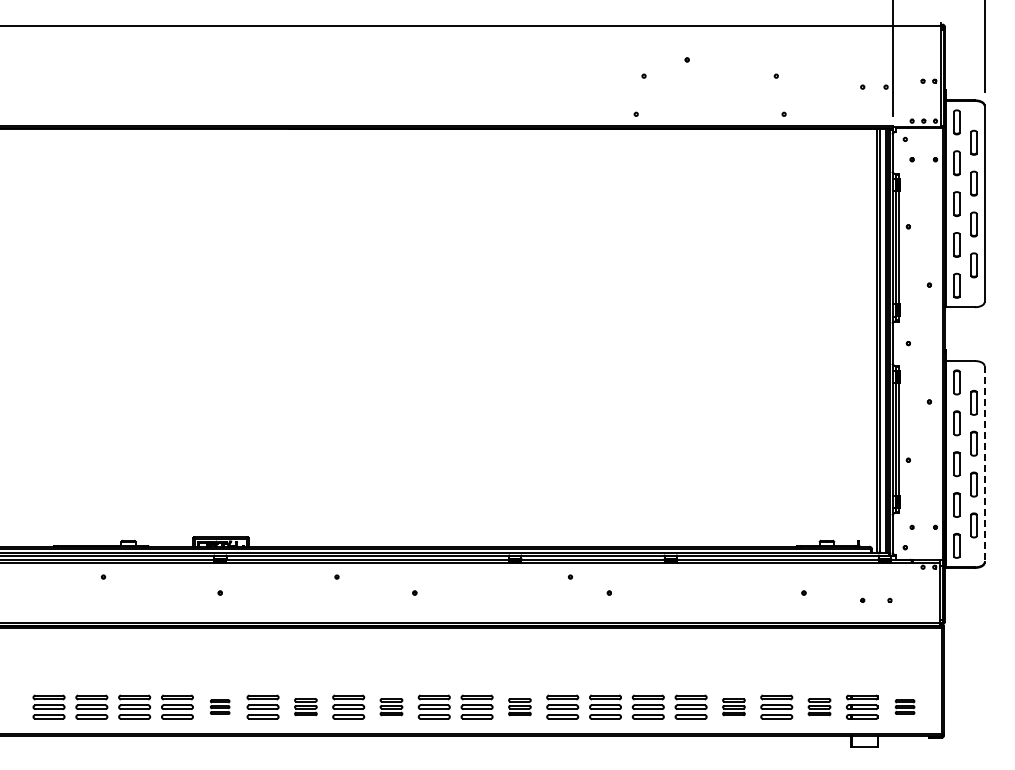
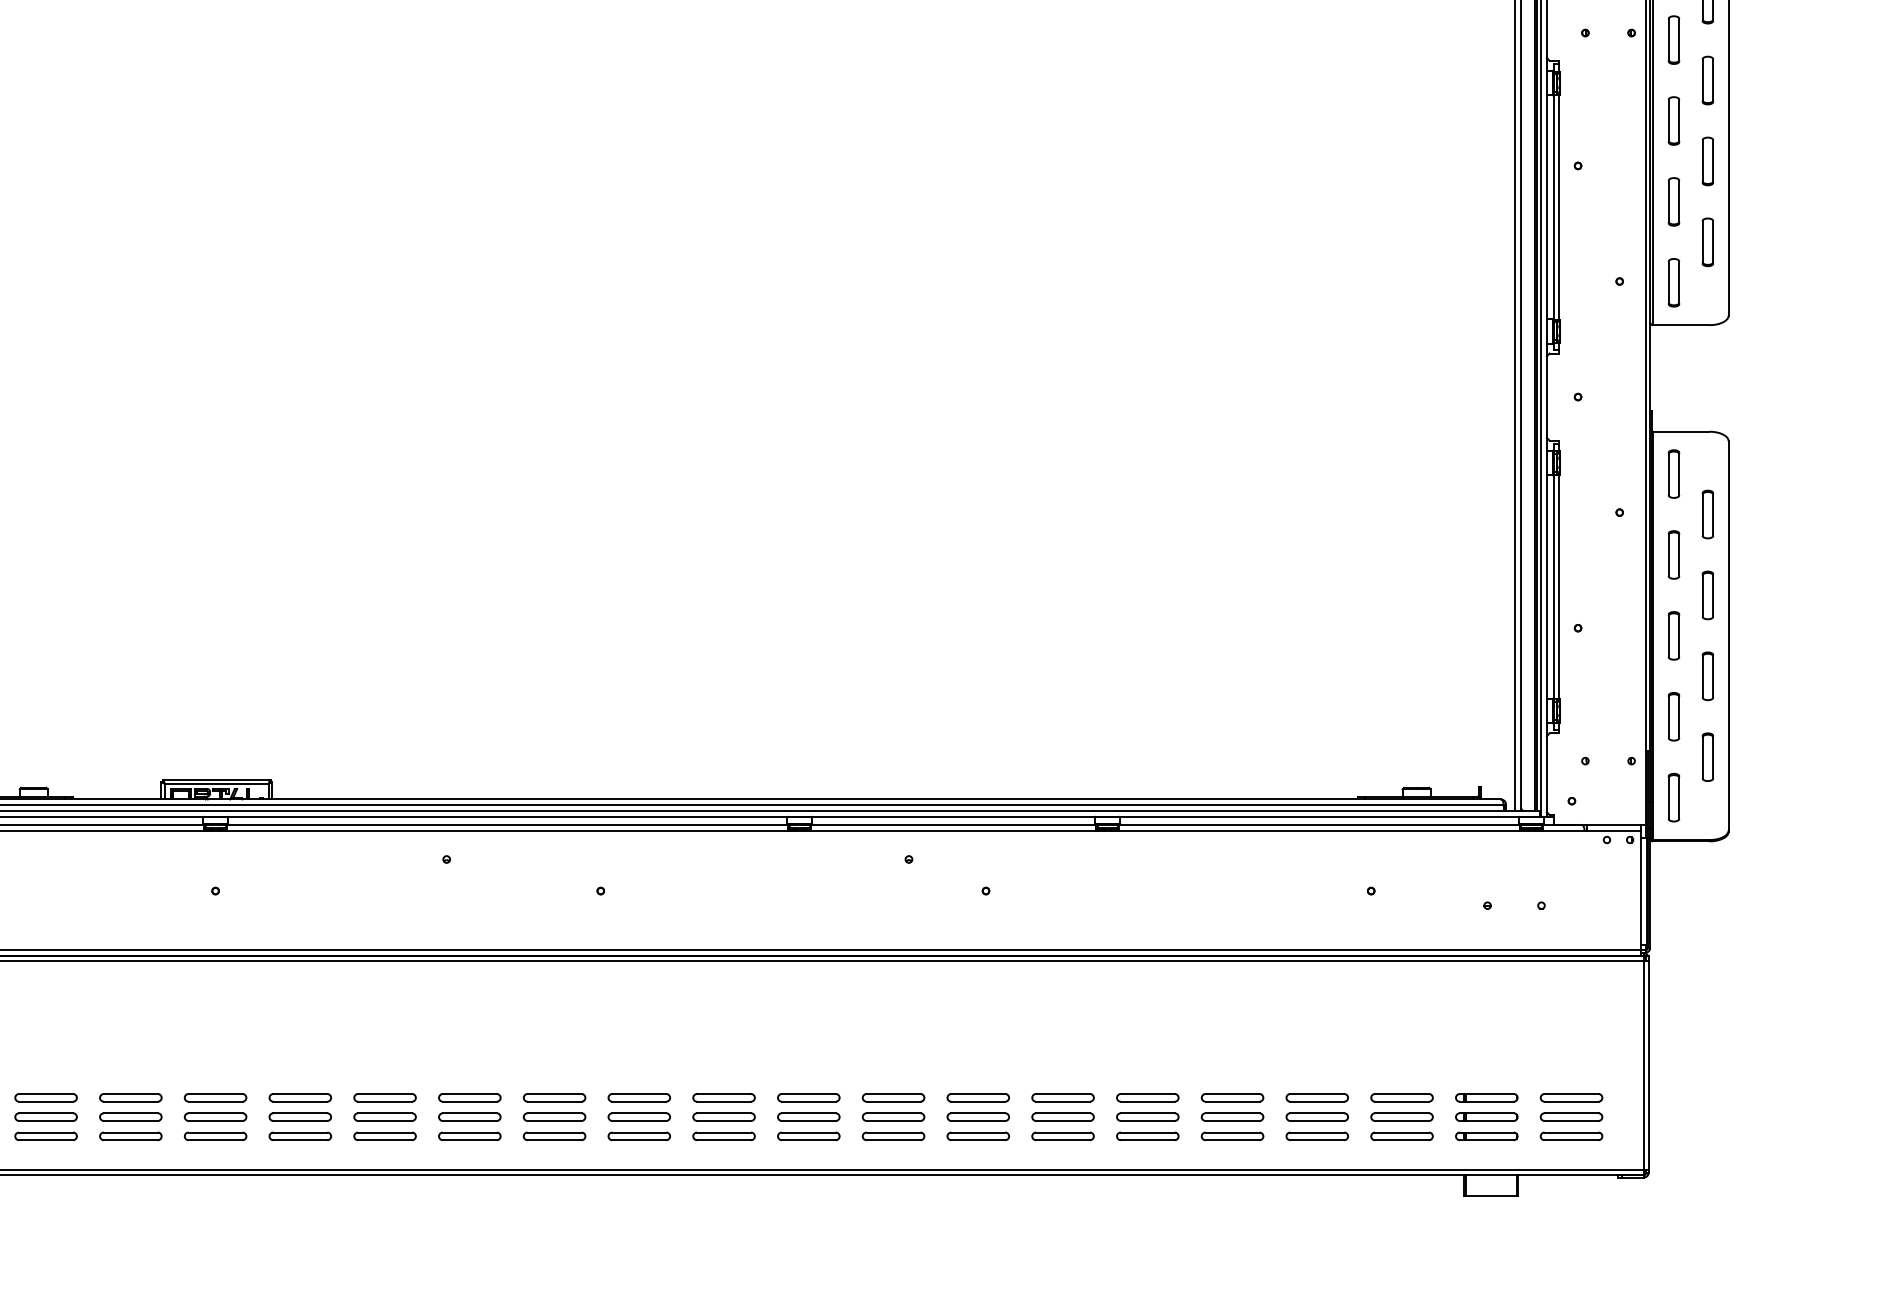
line: (984, 464) -> (1728, 636), dashed -> solid
part: (219, 706) -> (214, 1115), size x1.67
part: (305, 706) -> (384, 1115), size x1.43
part: (391, 706) -> (554, 1115), size x1.43
part: (519, 706) -> (808, 1115), size x1.43
part: (733, 706) -> (1231, 1115), size x1.43
part: (819, 706) -> (1401, 1115), size x1.43
part: (904, 706) -> (1570, 1115), size x1.67

